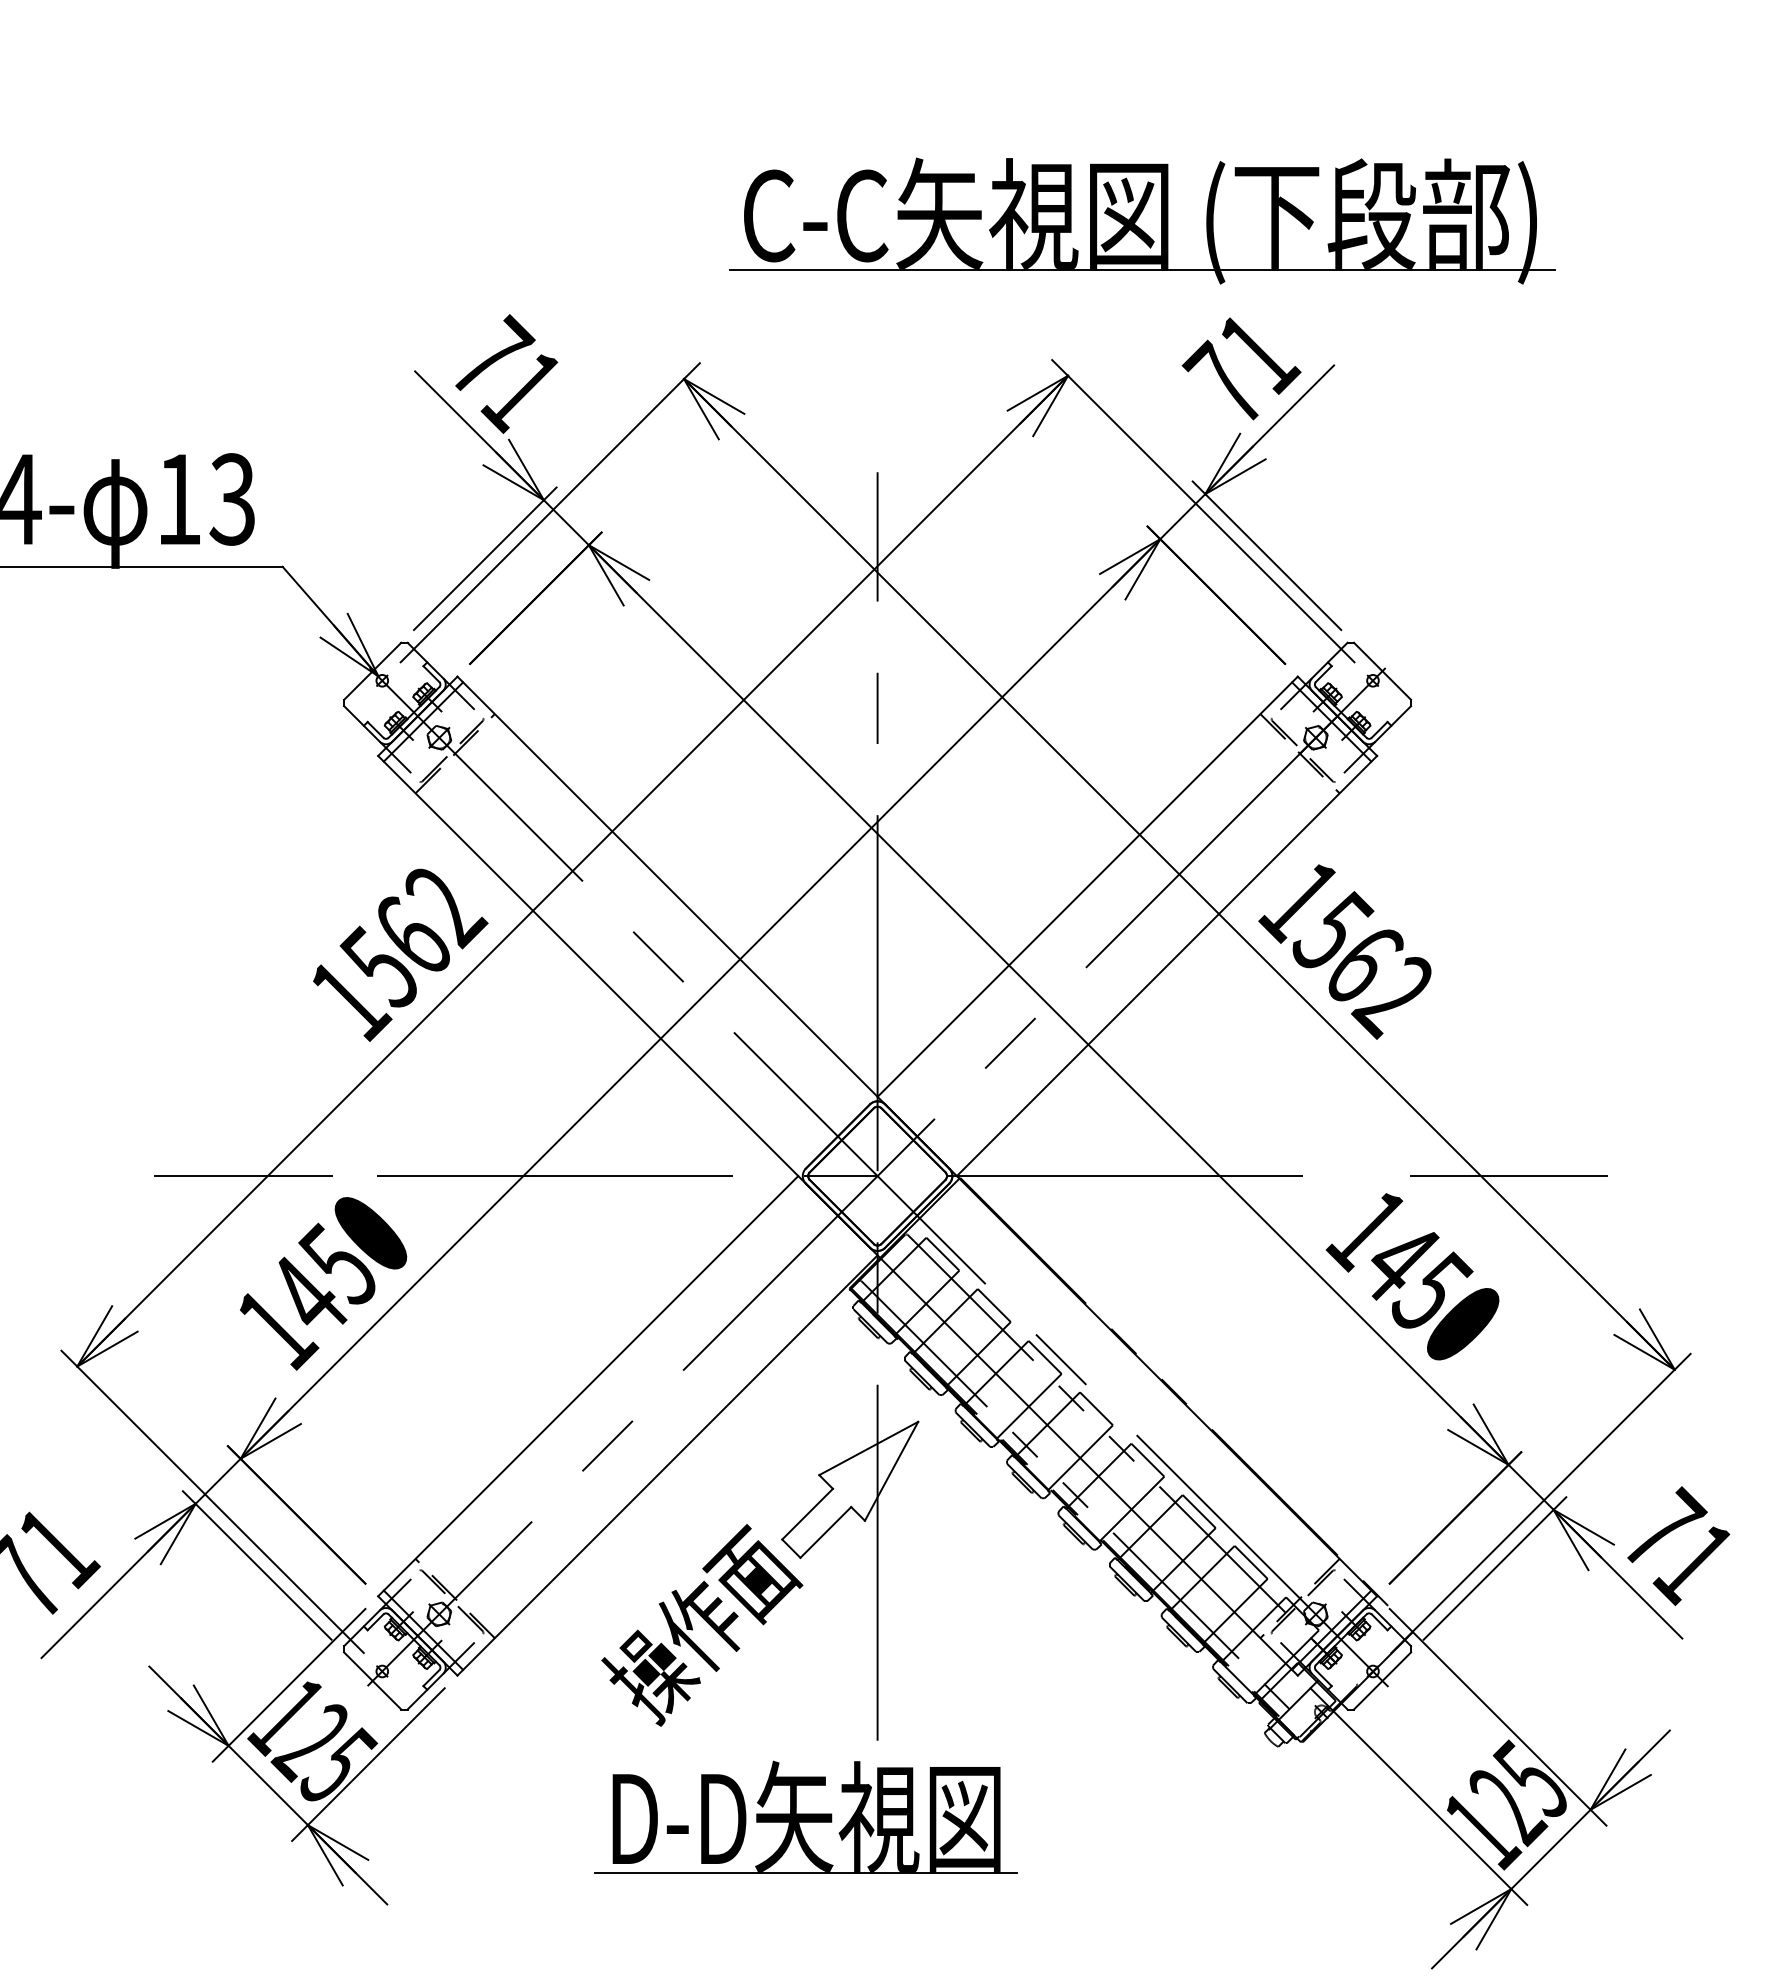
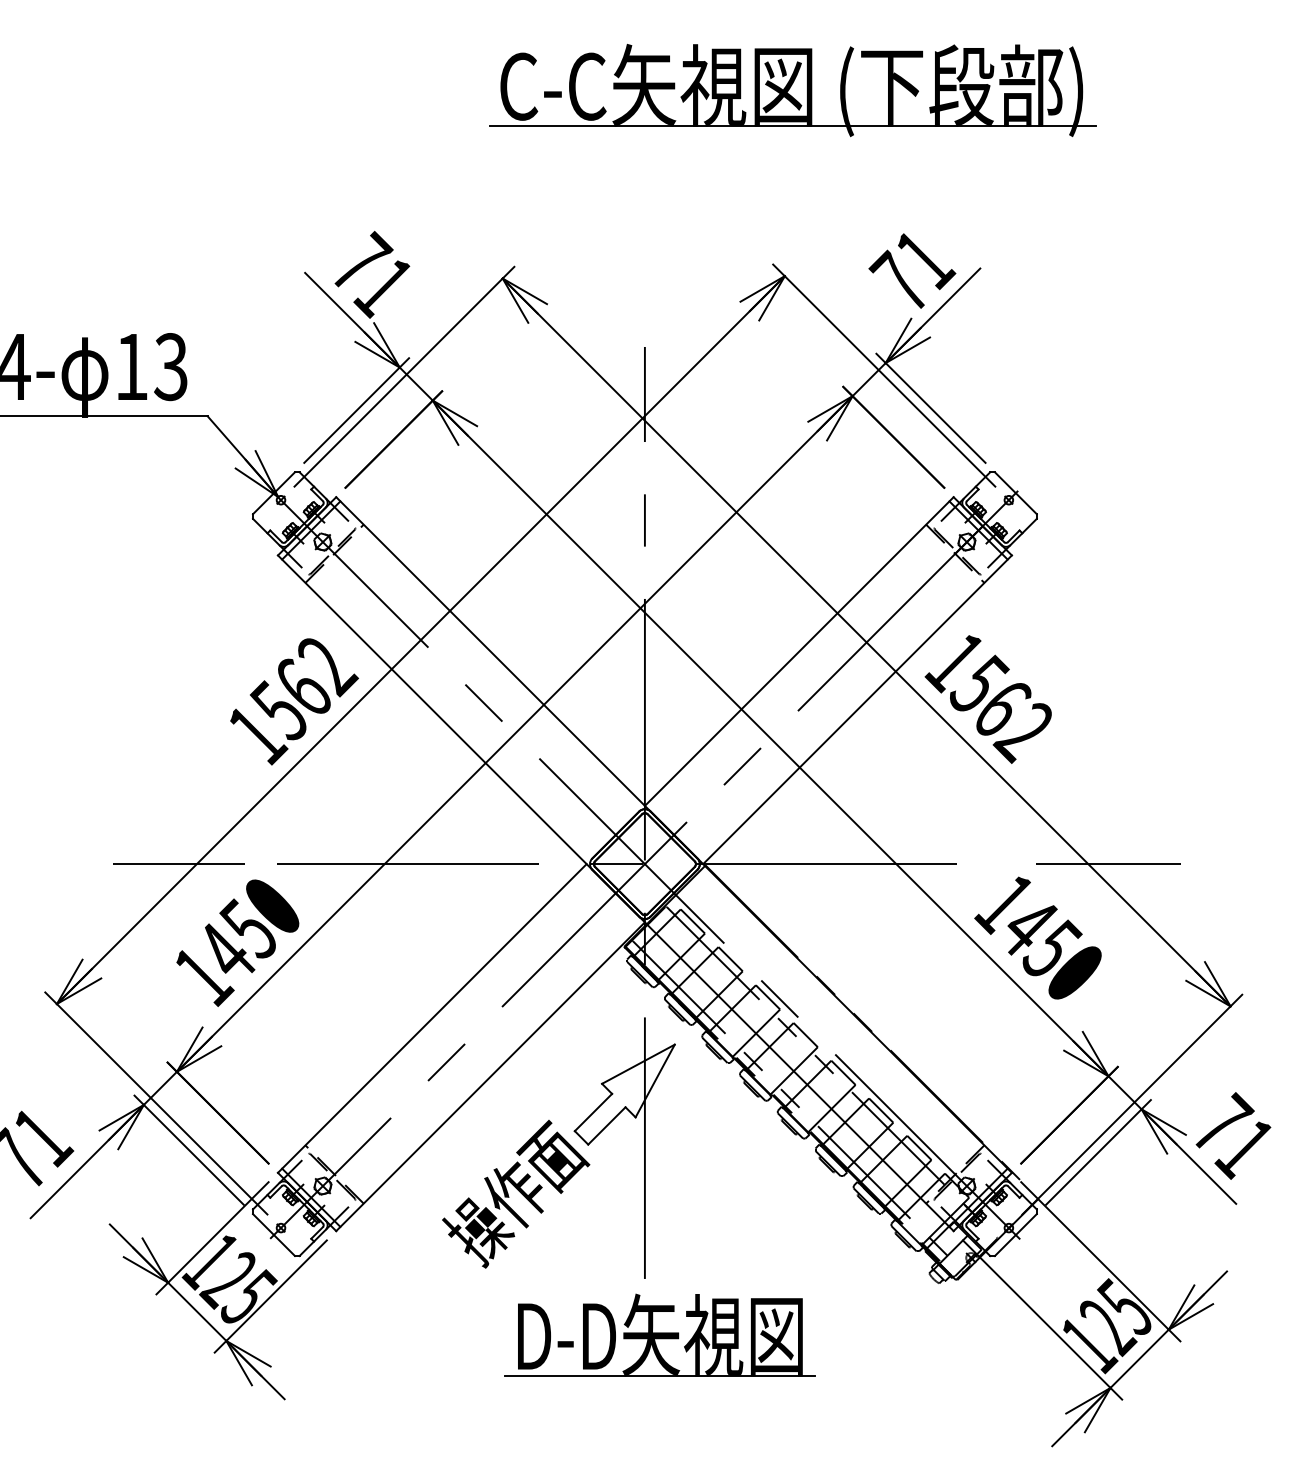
part: (1142, 220) -> (793, 90), moved
part: (805, 1816) -> (659, 1334), moved

